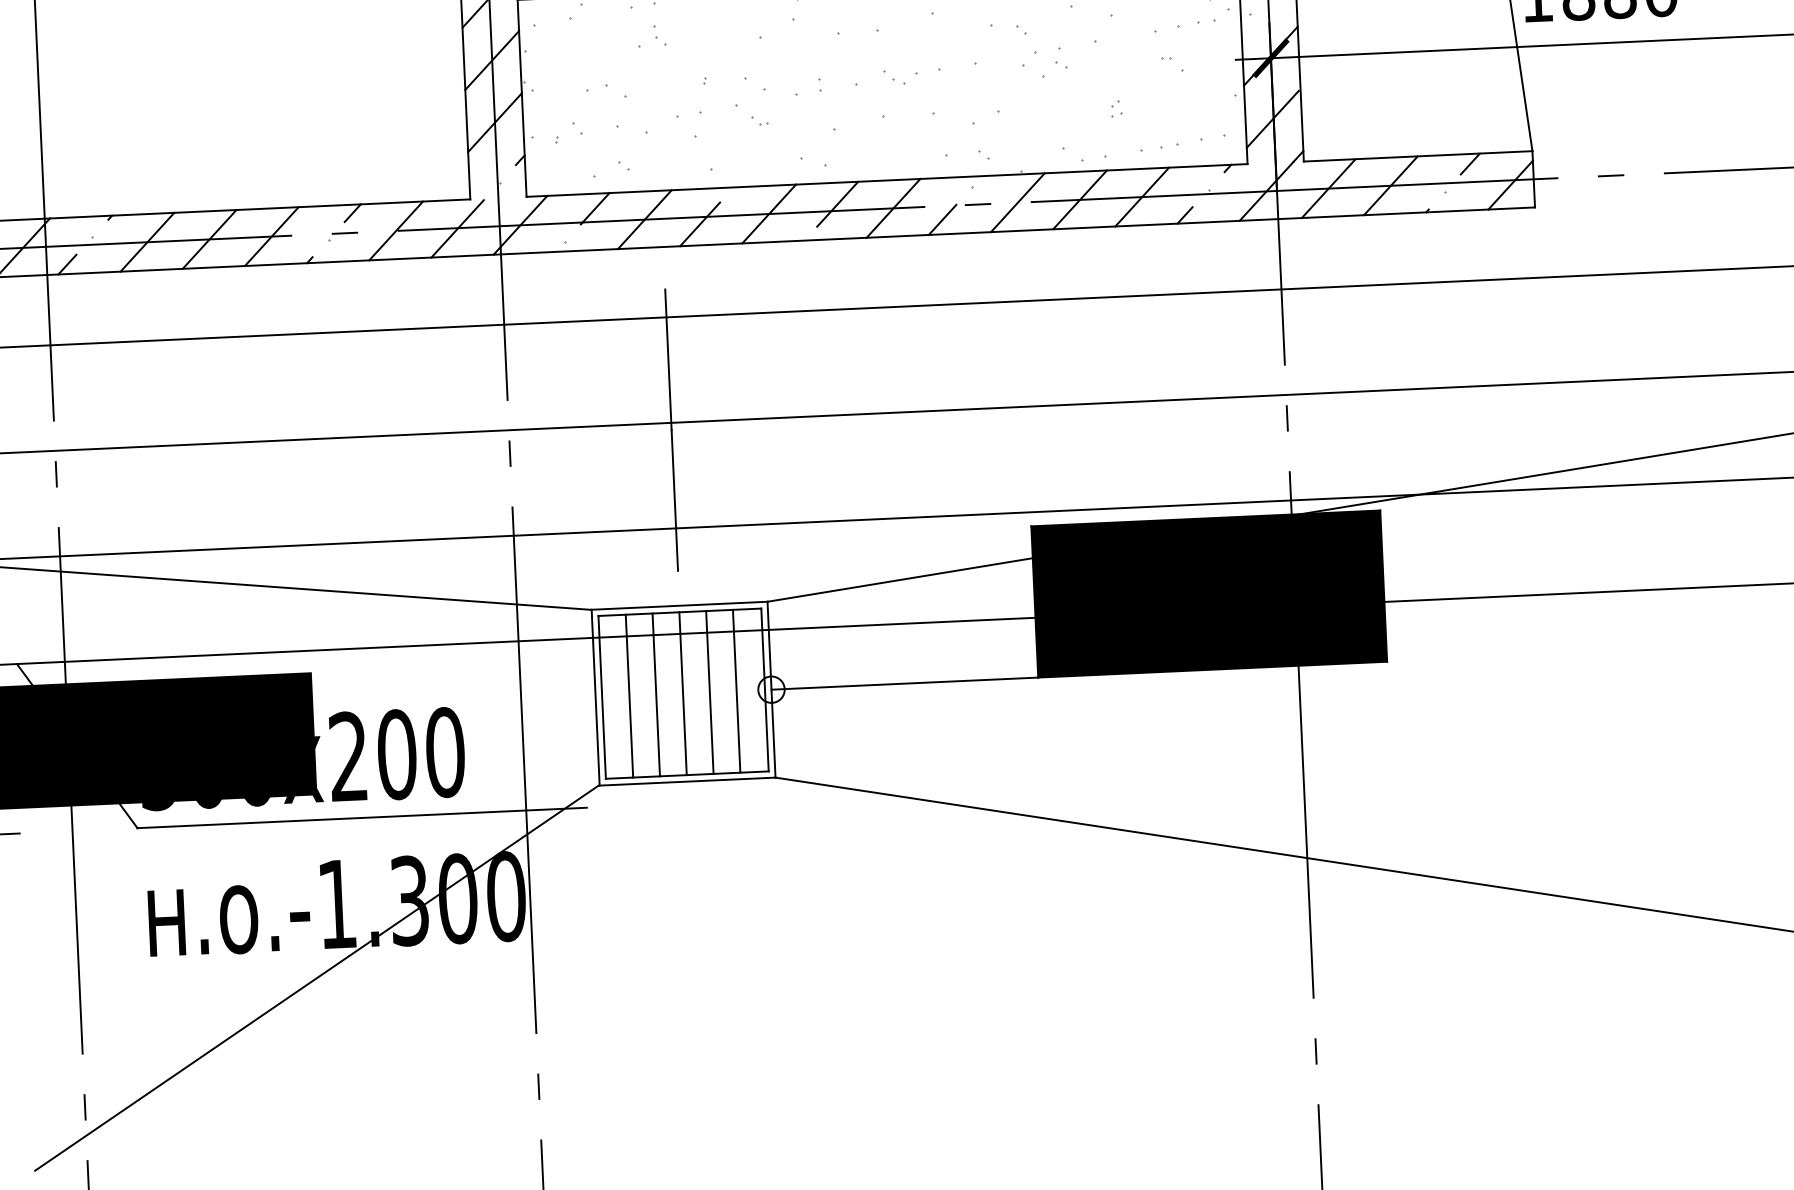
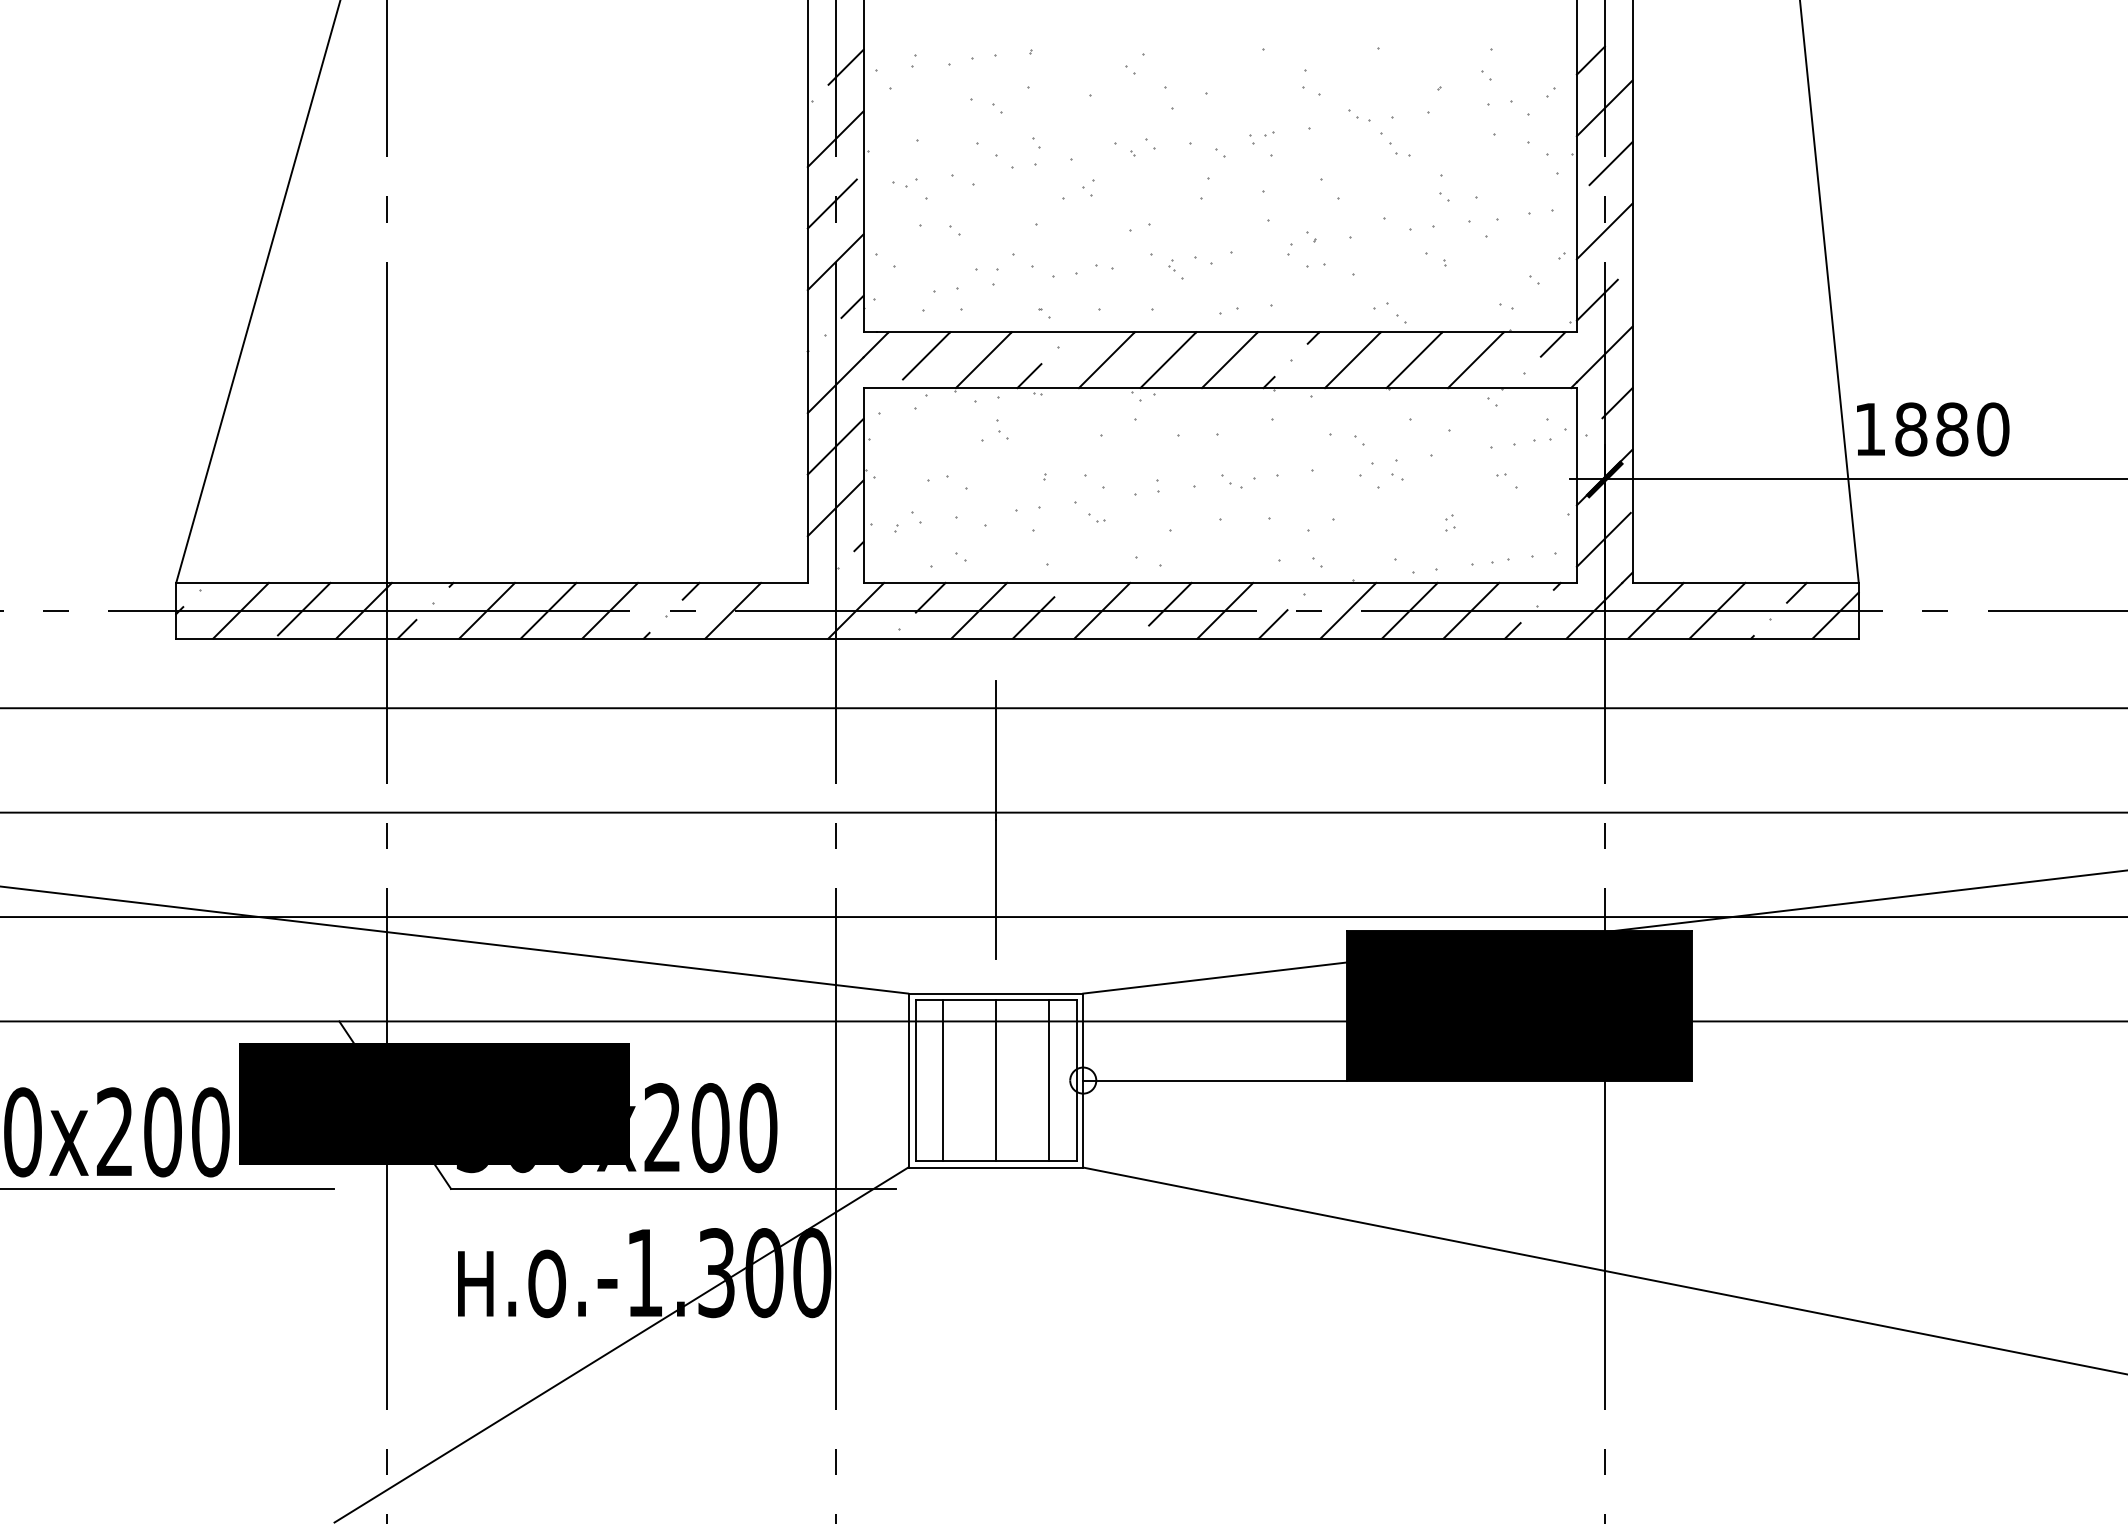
line: (457, 228) -> (793, 611), removed
line: (710, 692) -> (1022, 1080), removed
line: (656, 694) -> (969, 1080), removed

